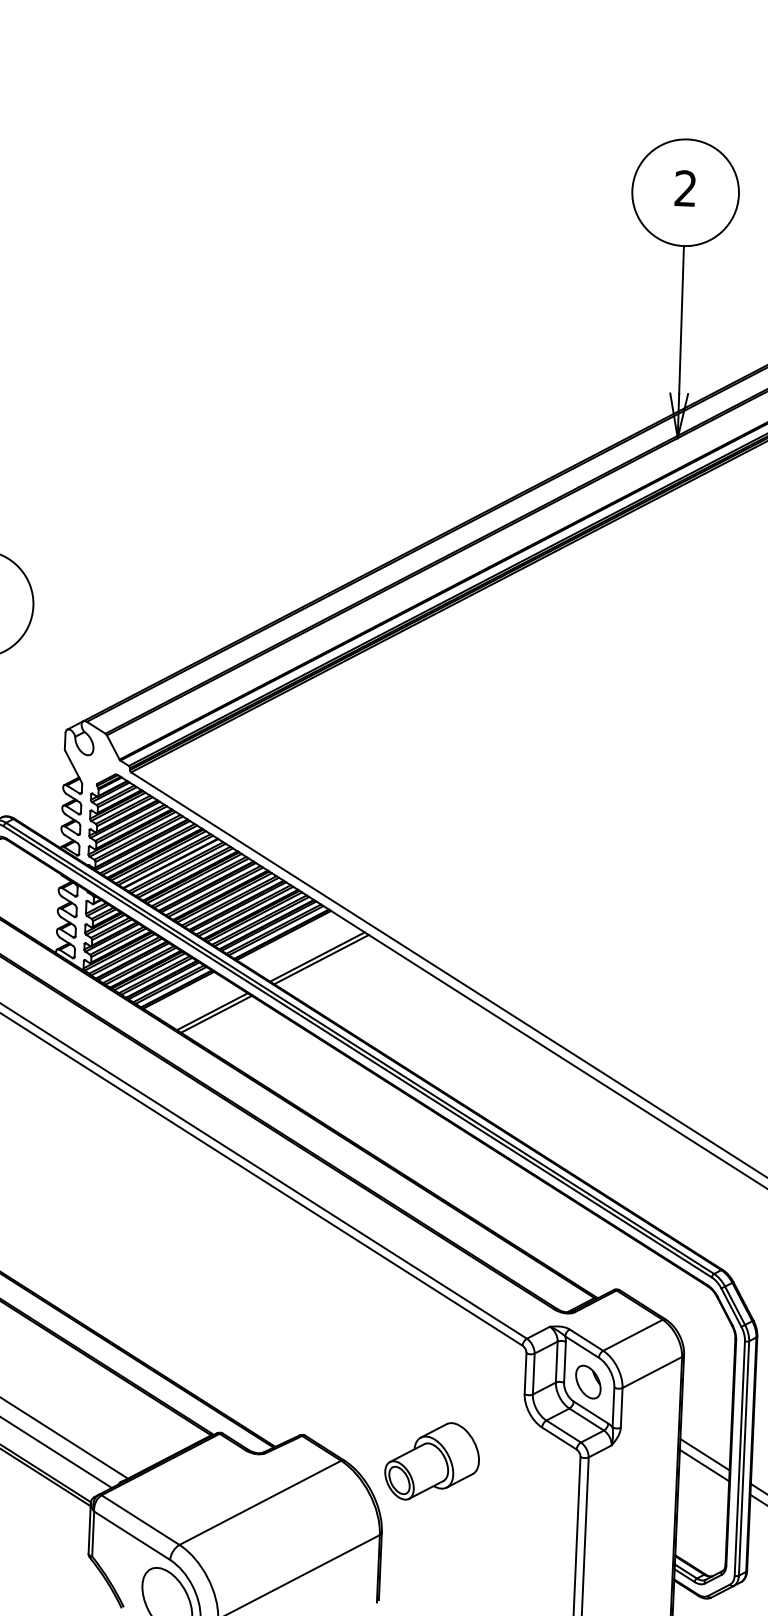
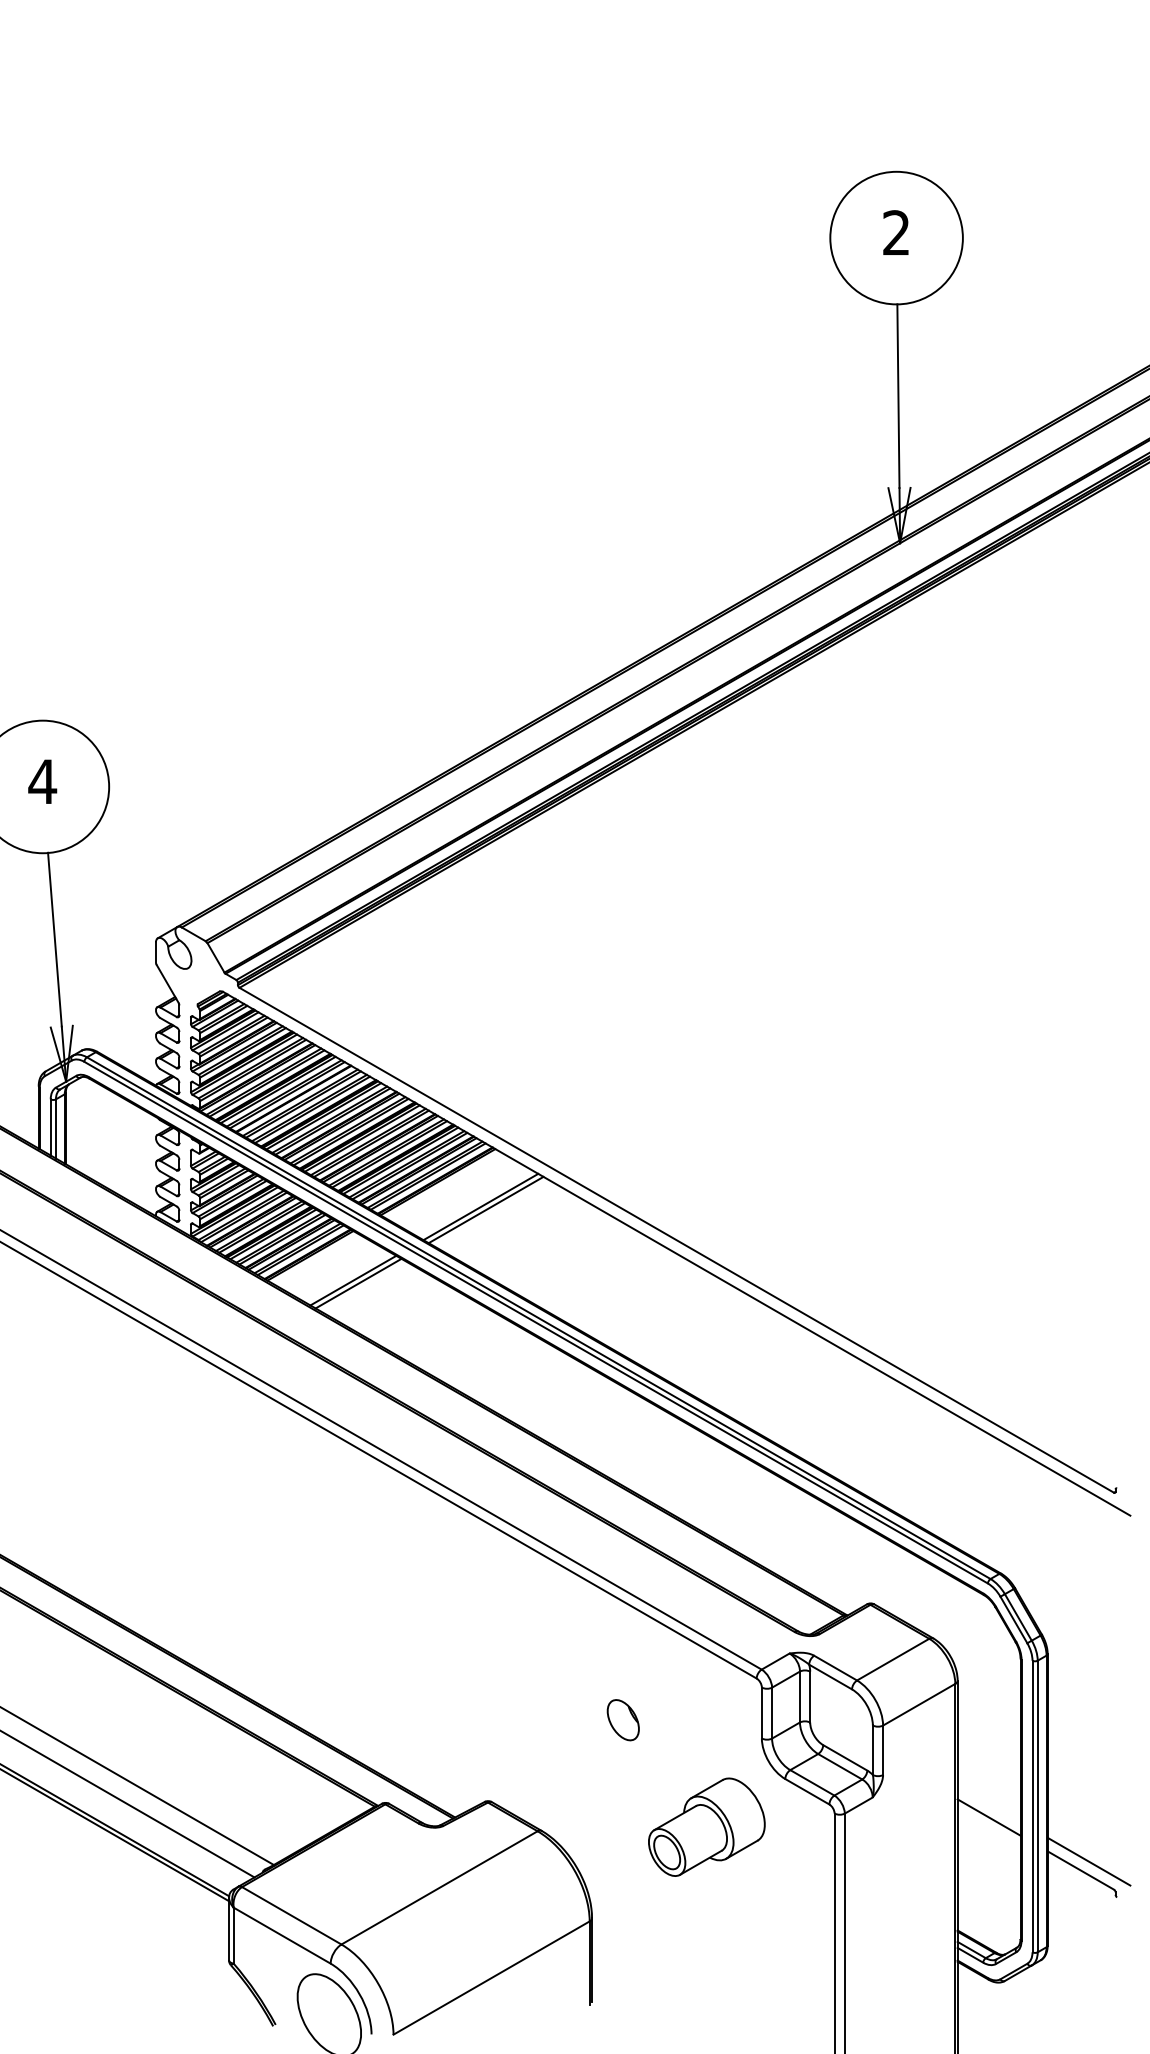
part: (587, 1382) -> (622, 1720), moved
line: (704, 1454) -> (988, 1803), removed
part: (432, 1460) -> (706, 1826), moved

